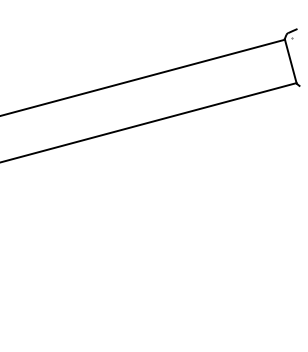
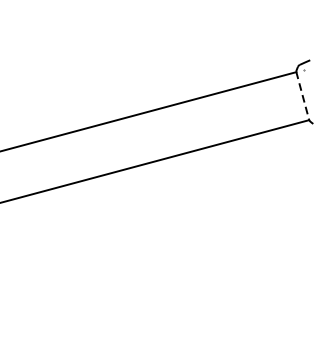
line: (290, 61) -> (302, 96), solid -> dashed

